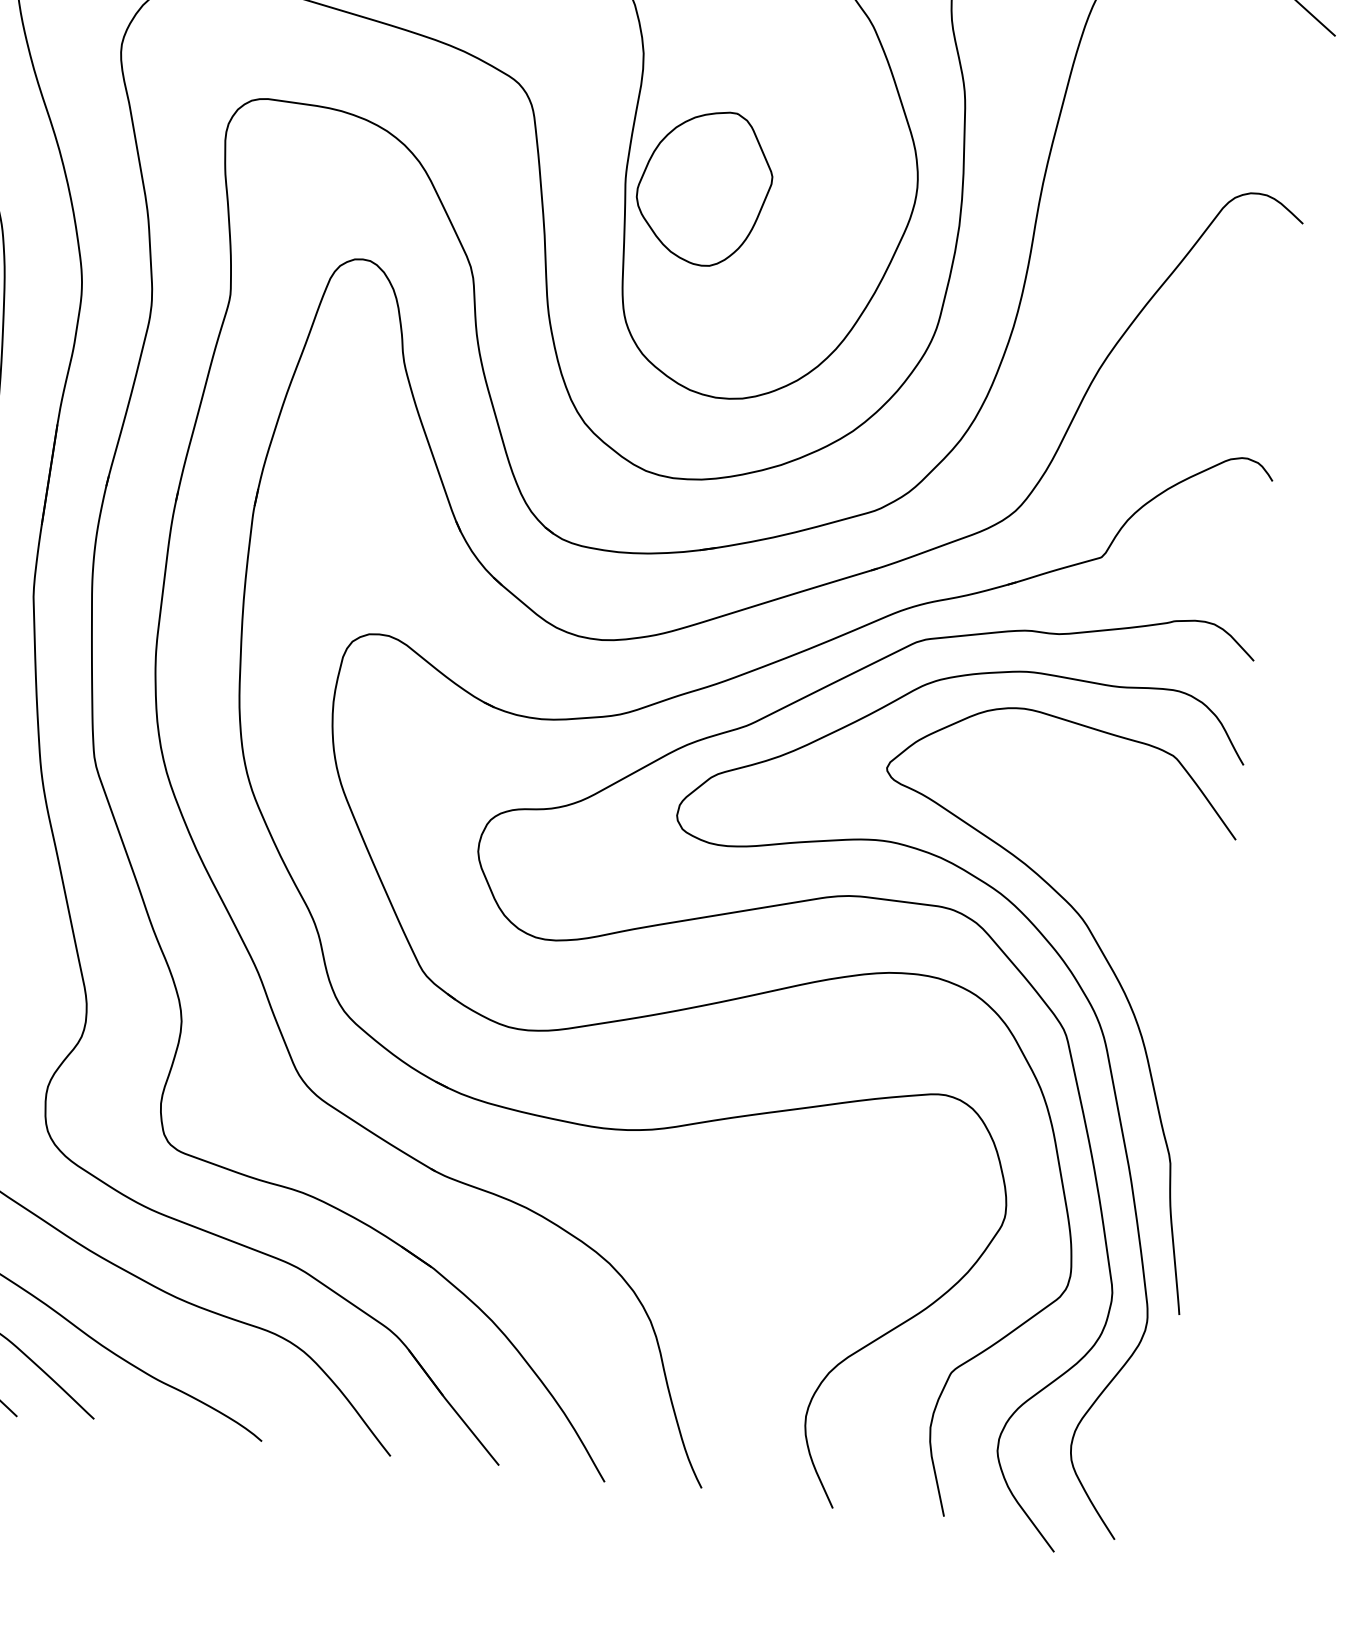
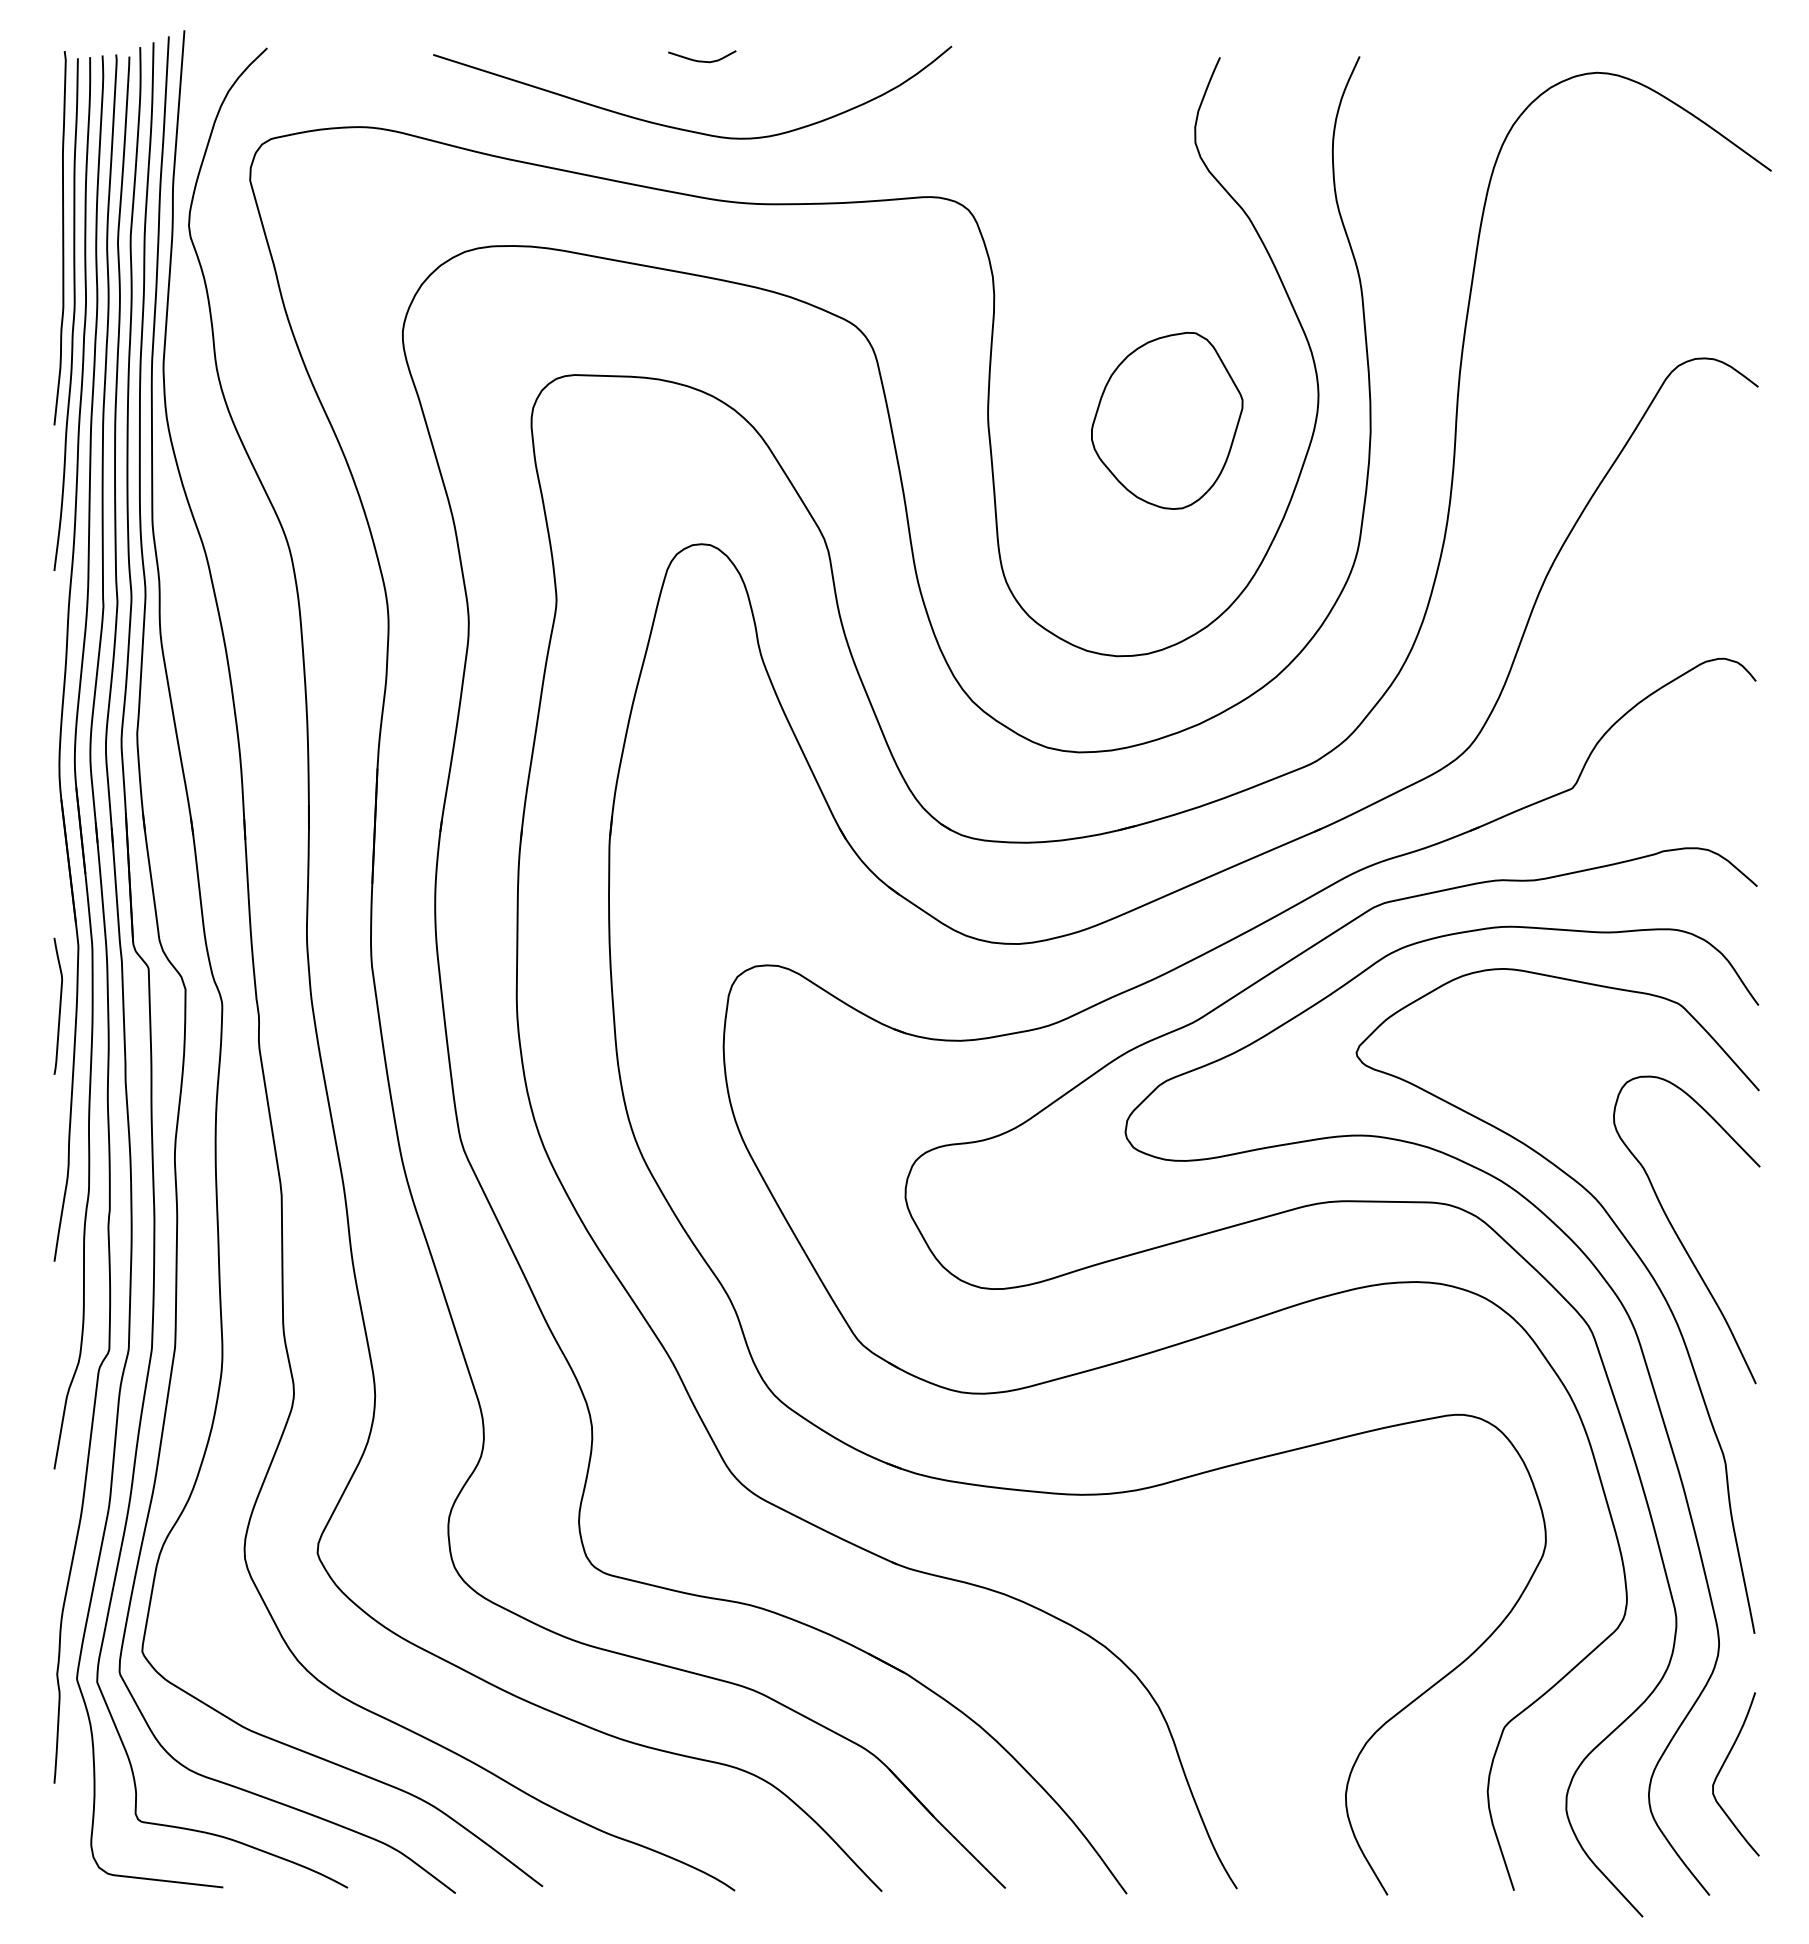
part: (704, 187) -> (1167, 420), moved
curve: (1151, 958) -> (1678, 1235), added
curve: (1138, 1429) -> (1722, 1768), added

